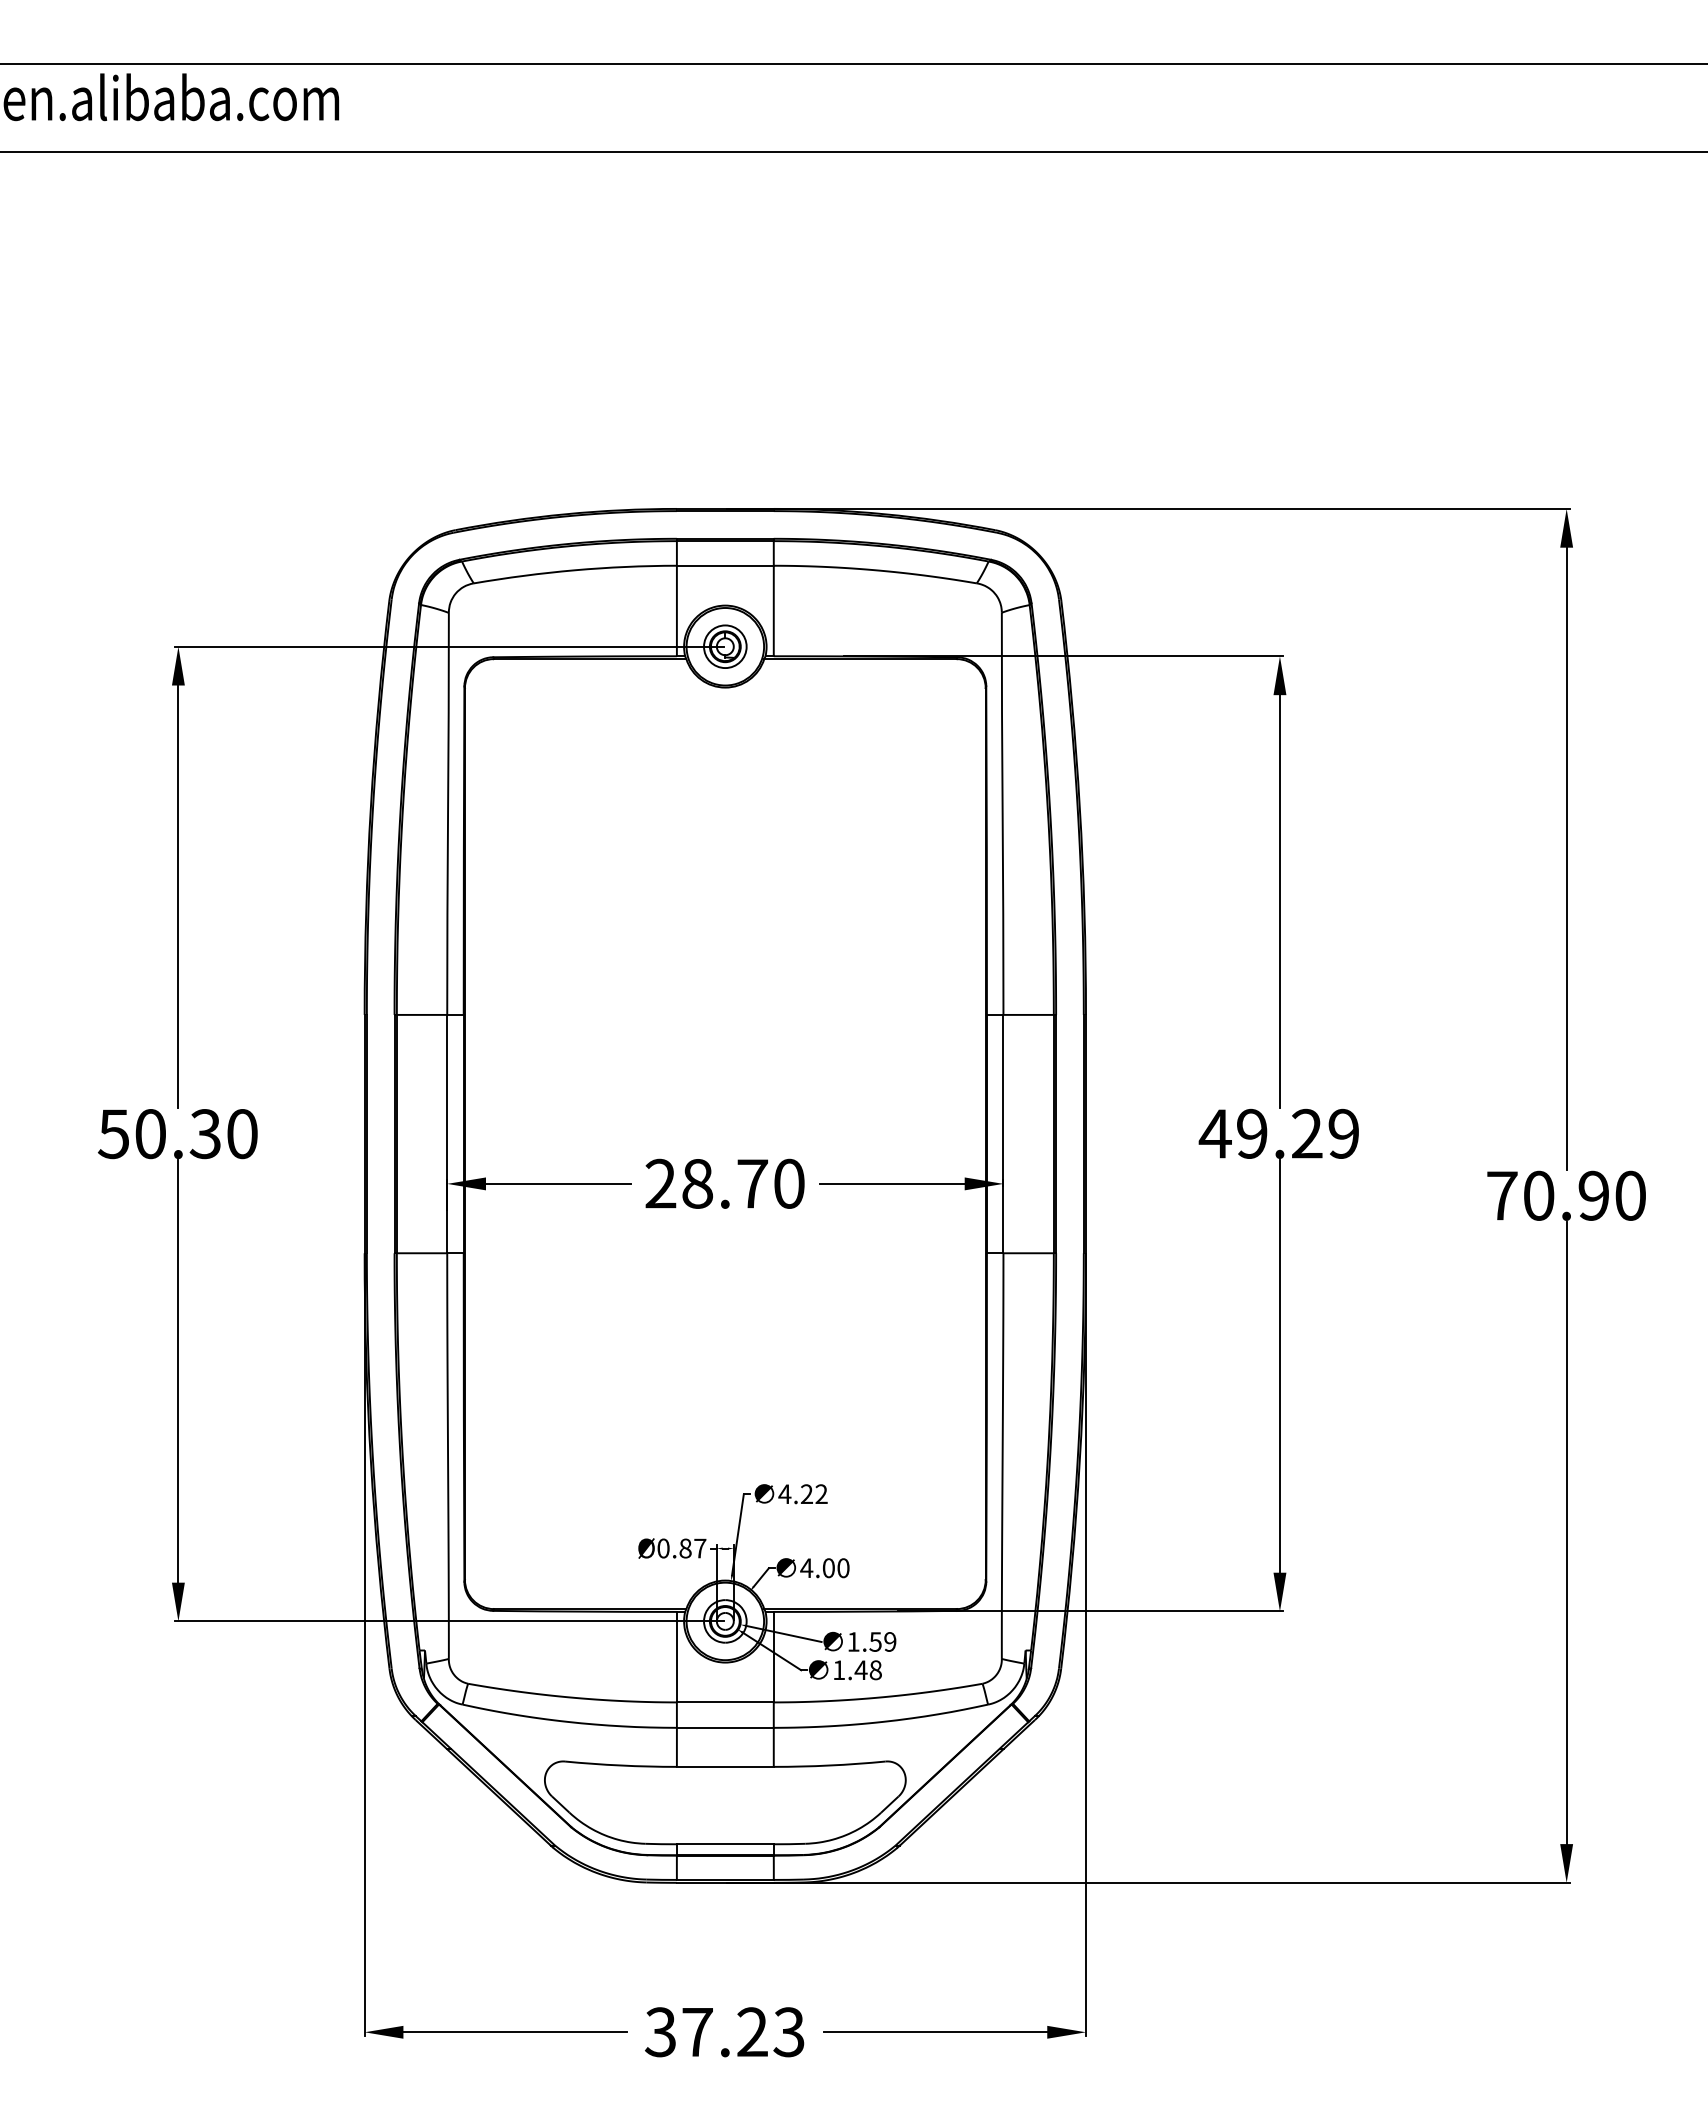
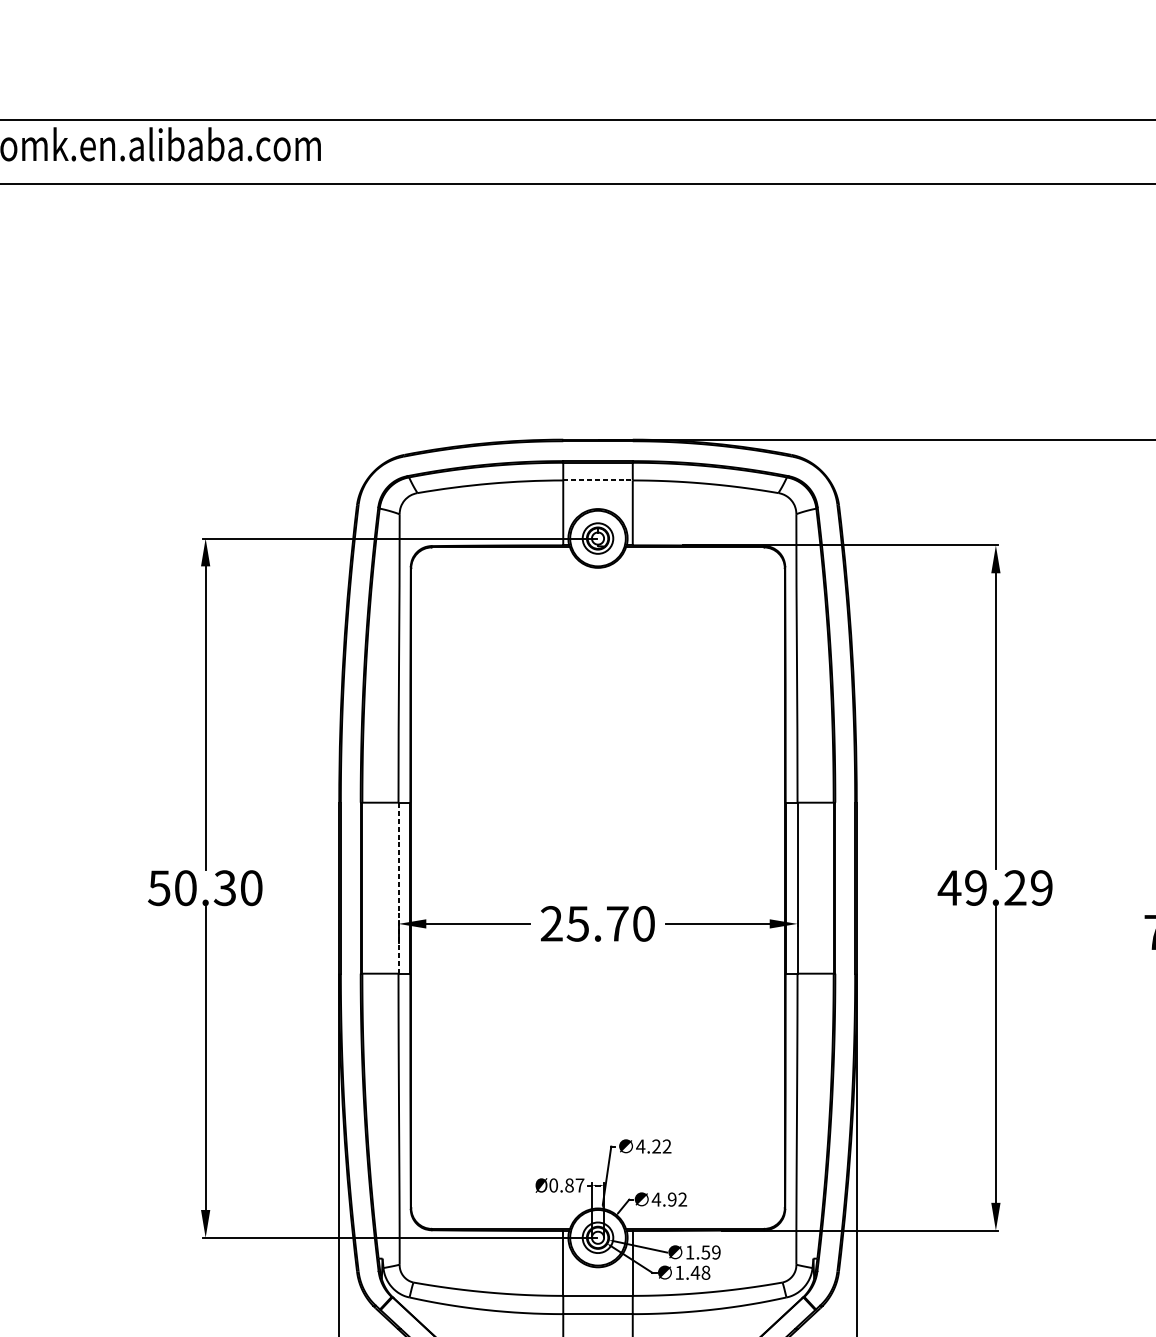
line: (725, 565) -> (598, 480), solid -> dashed
line: (447, 1133) -> (398, 887), solid -> dashed
text: (697, 1183) -> (578, 923), 28.70 -> 25.70
text: (835, 1568) -> (677, 1199), 4.00 -> 4.92

